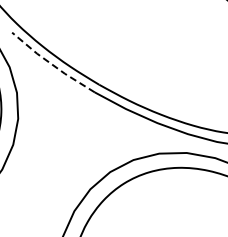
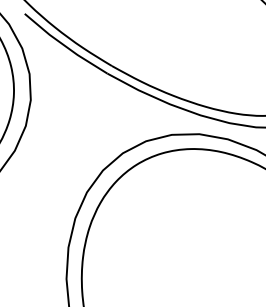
line: (51, 64) -> (64, 45), dashed -> solid

